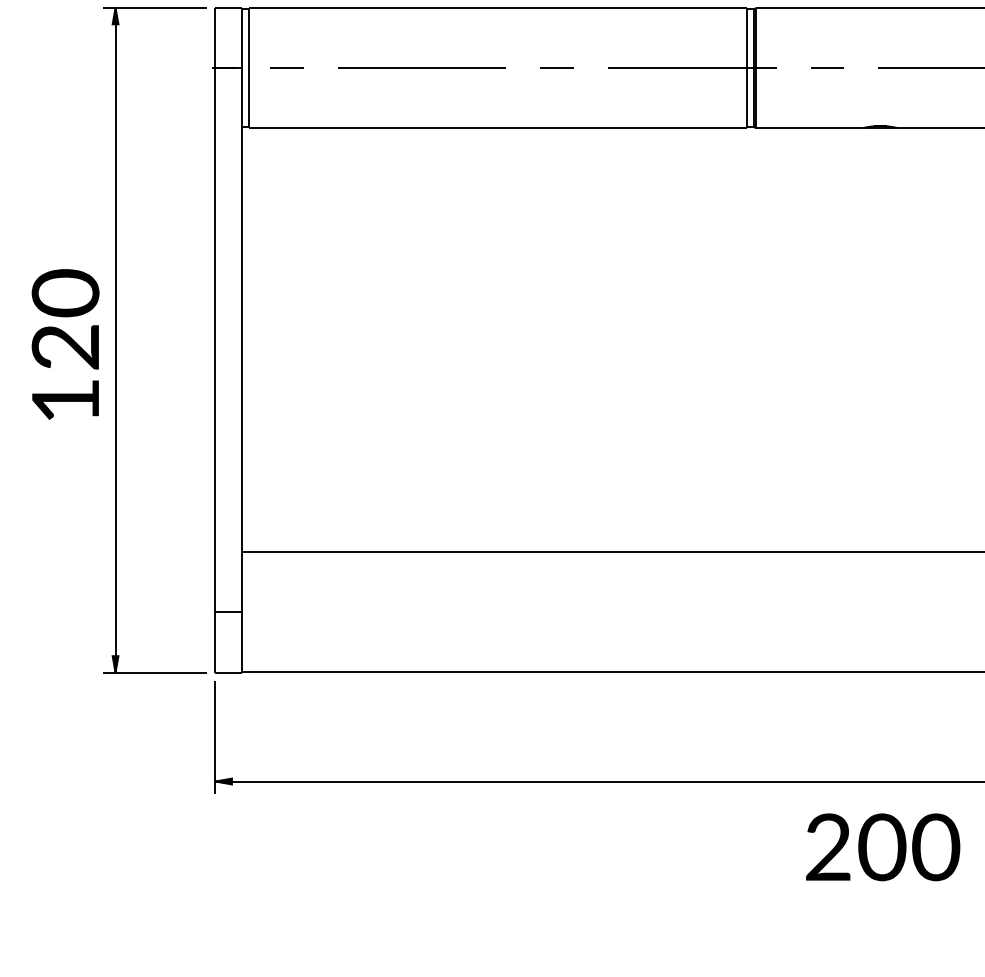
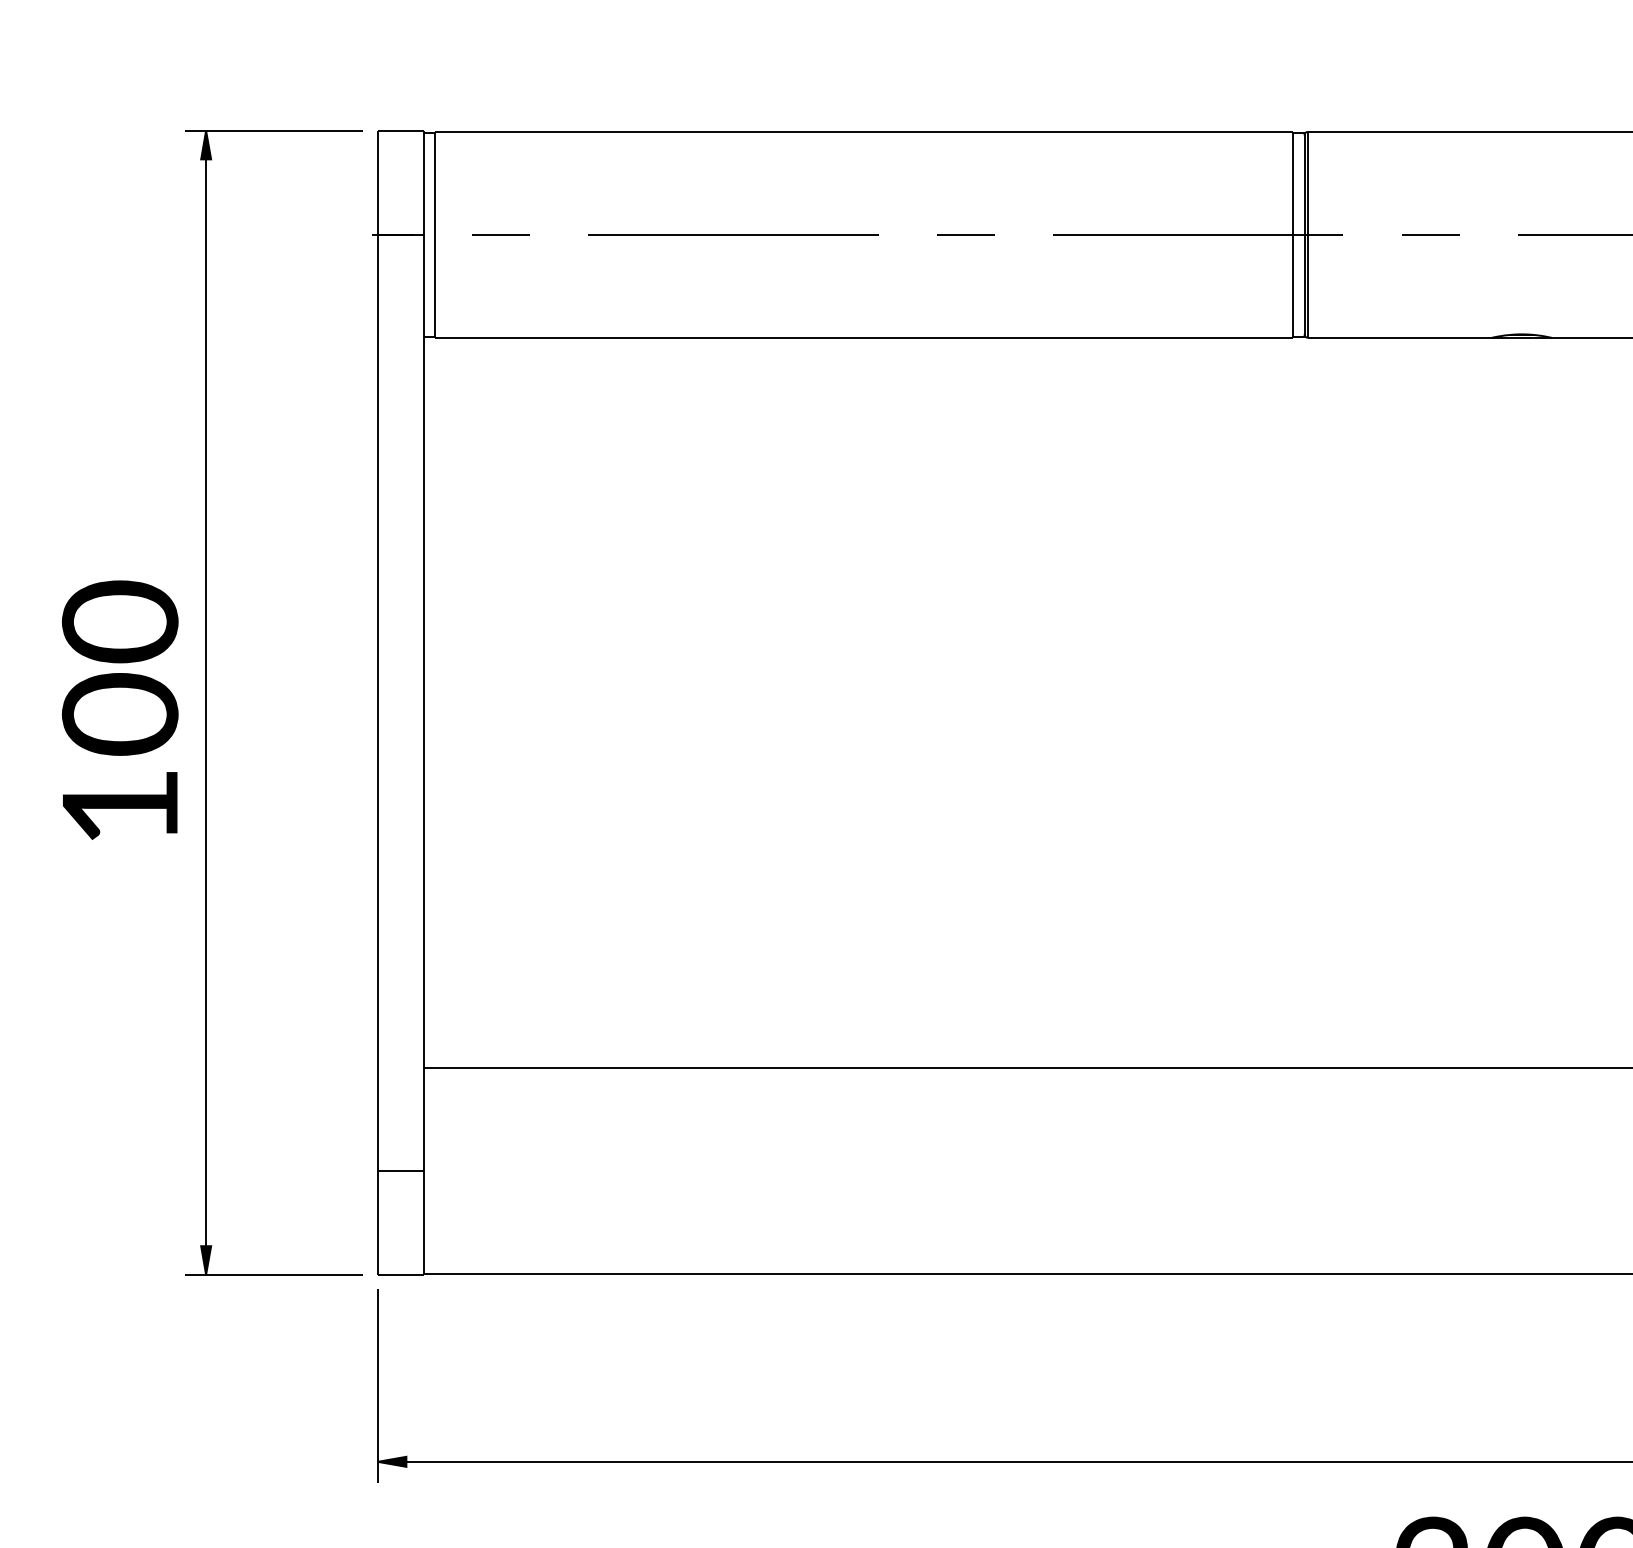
text: (65, 347) -> (120, 715), 120 -> 100

